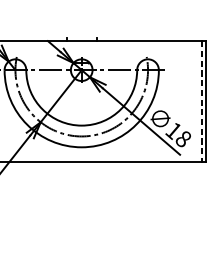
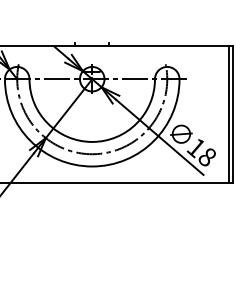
line: (202, 102) -> (228, 115), dashed -> solid

